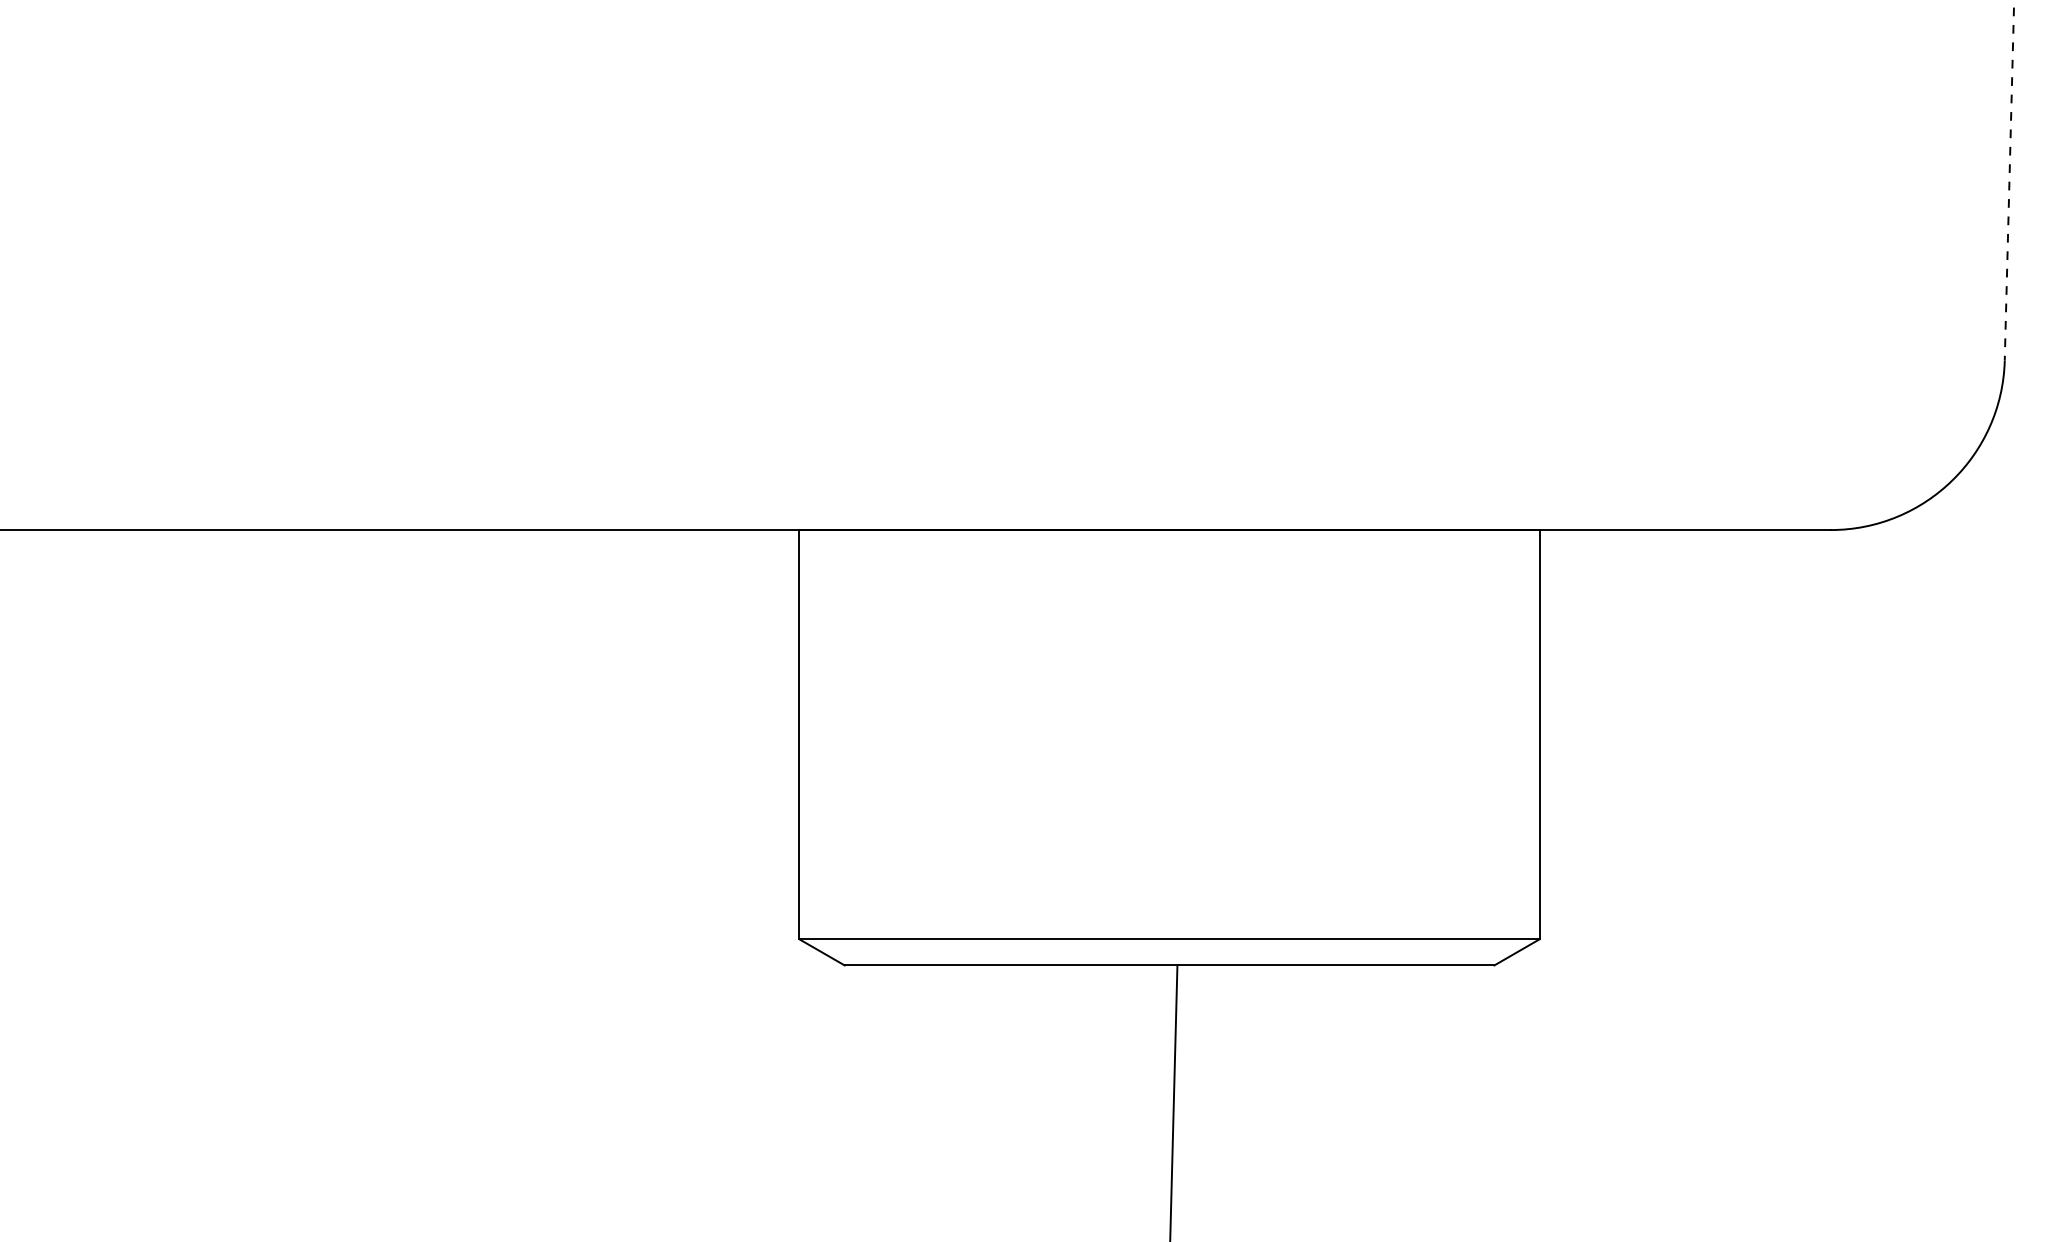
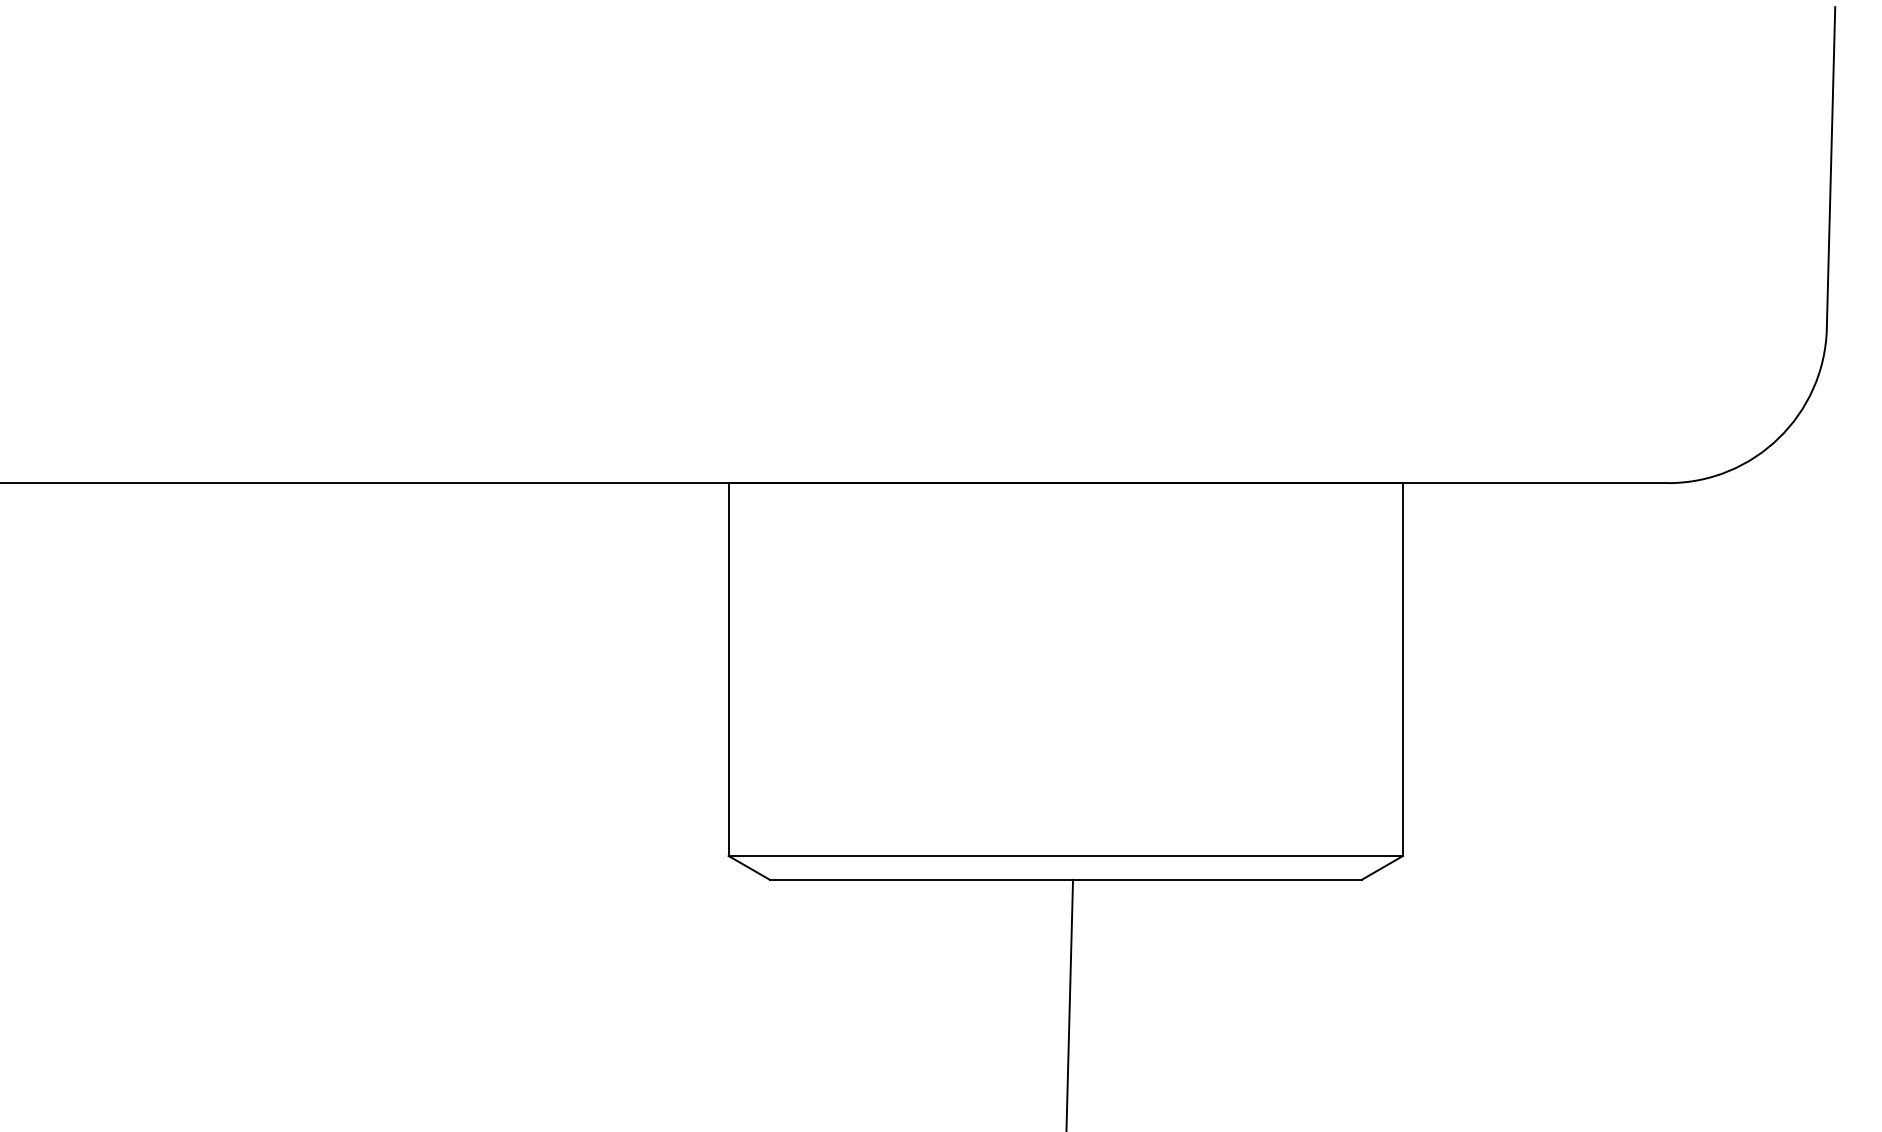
line: (2009, 184) -> (1831, 168), dashed -> solid

